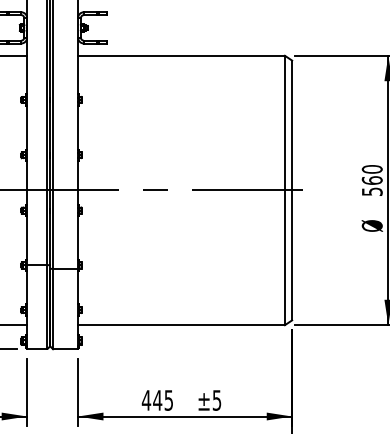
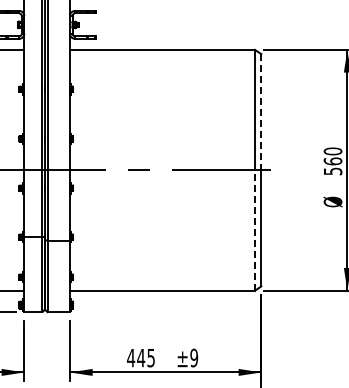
line: (292, 125) -> (261, 112), solid -> dashed
line: (284, 257) -> (254, 230), solid -> dashed
text: (217, 399) -> (194, 357), ±5 -> ±9

